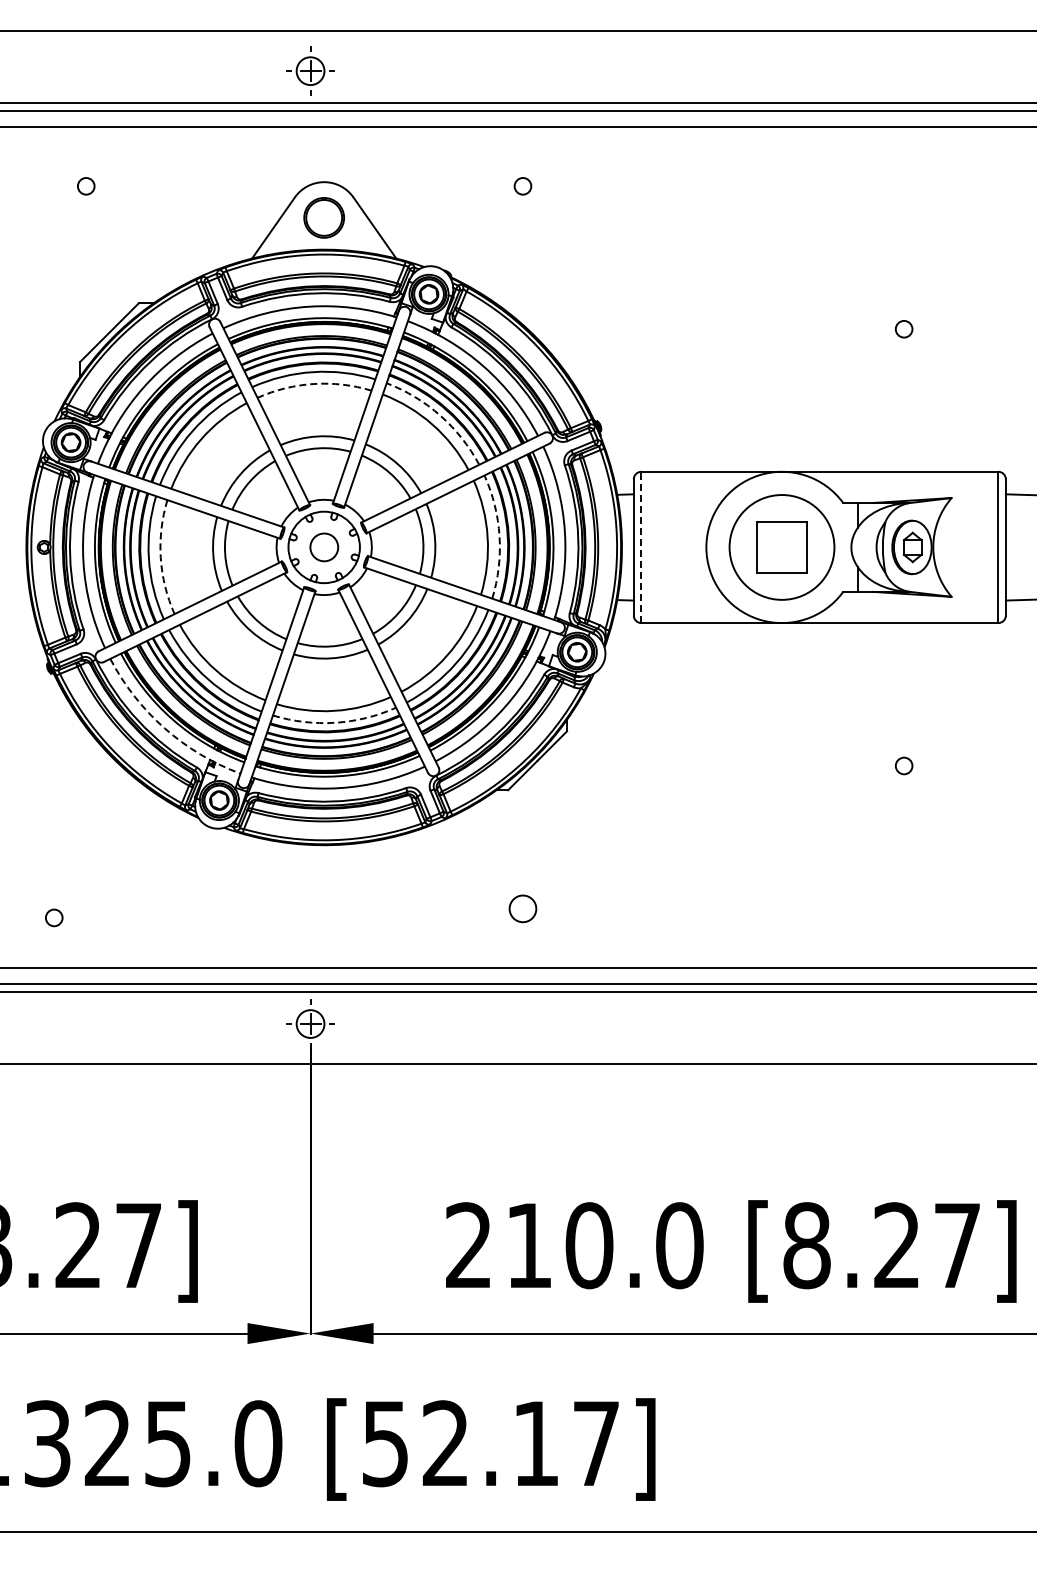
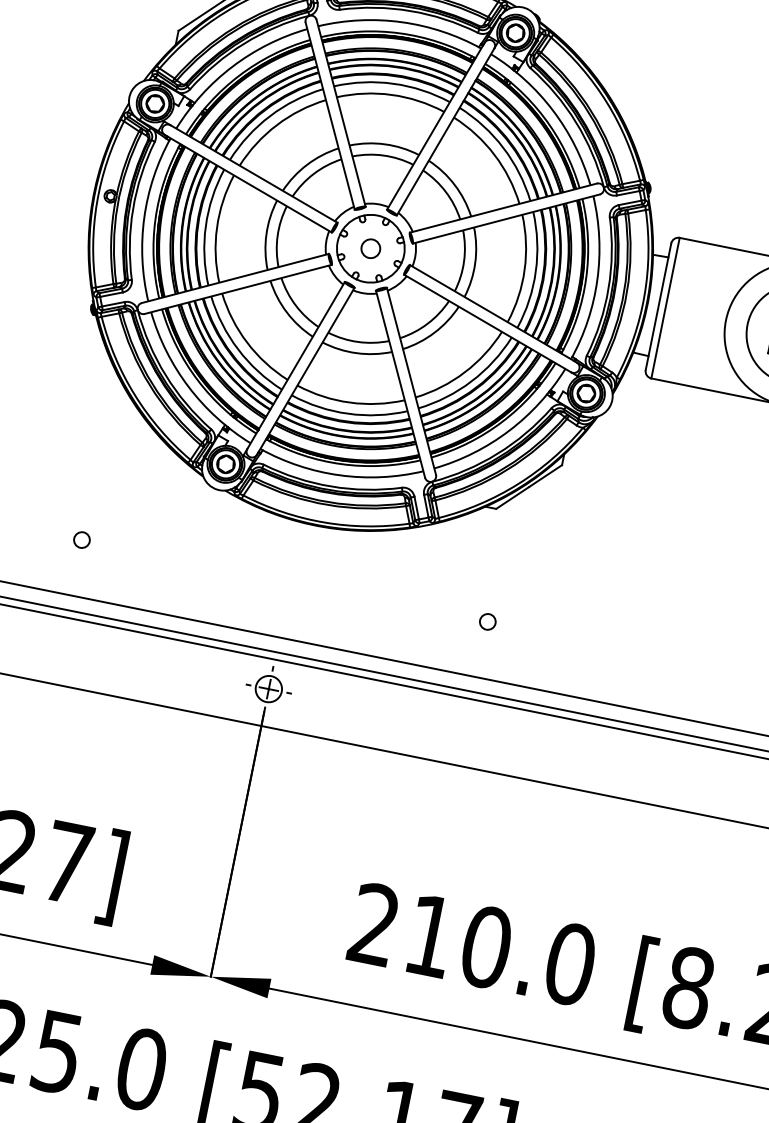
arc: (313, 383) -> (391, 94), dashed -> solid
arc: (440, 415) -> (503, 147), dashed -> solid
arc: (499, 536) -> (535, 271), dashed -> solid
circle: (323, 547) -> (370, 248), size x0.71
line: (641, 547) -> (665, 308), dashed -> solid
arc: (160, 557) -> (216, 227), dashed -> solid
arc: (335, 722) -> (348, 413), dashed -> solid
arc: (164, 728) -> (188, 387), dashed -> solid
circle: (522, 908) -> (487, 621), size x0.62
circle: (54, 917) -> (82, 539), moved

